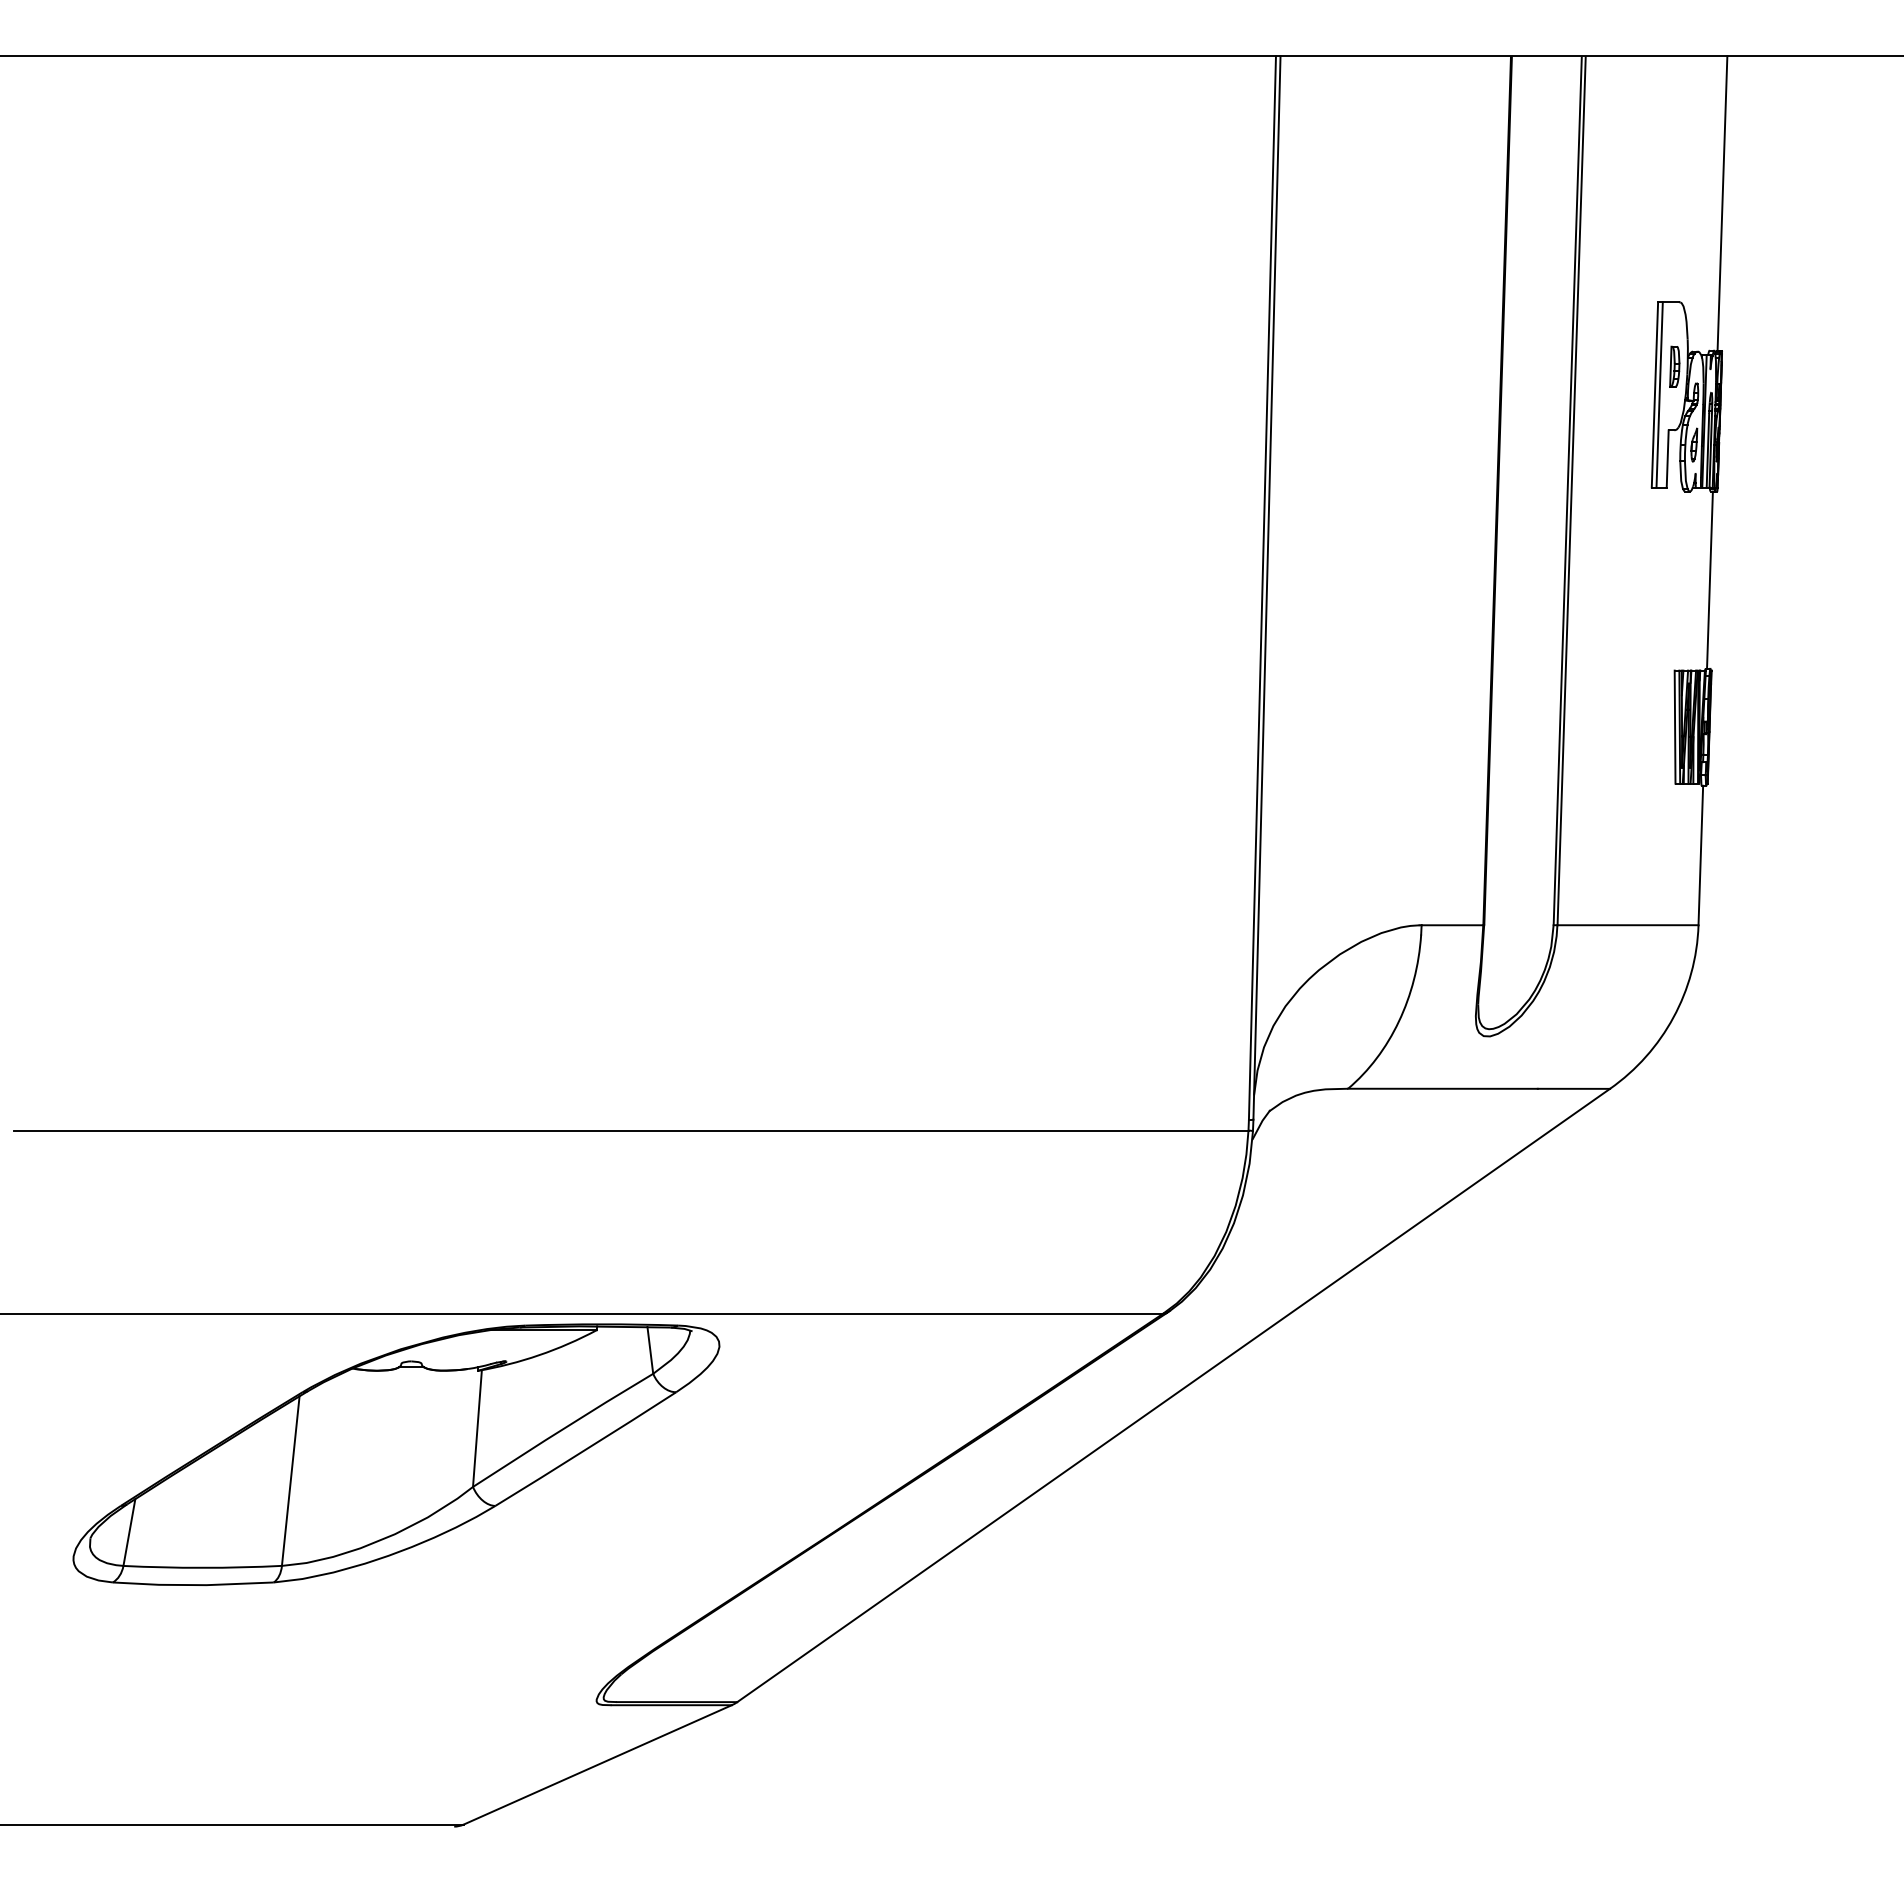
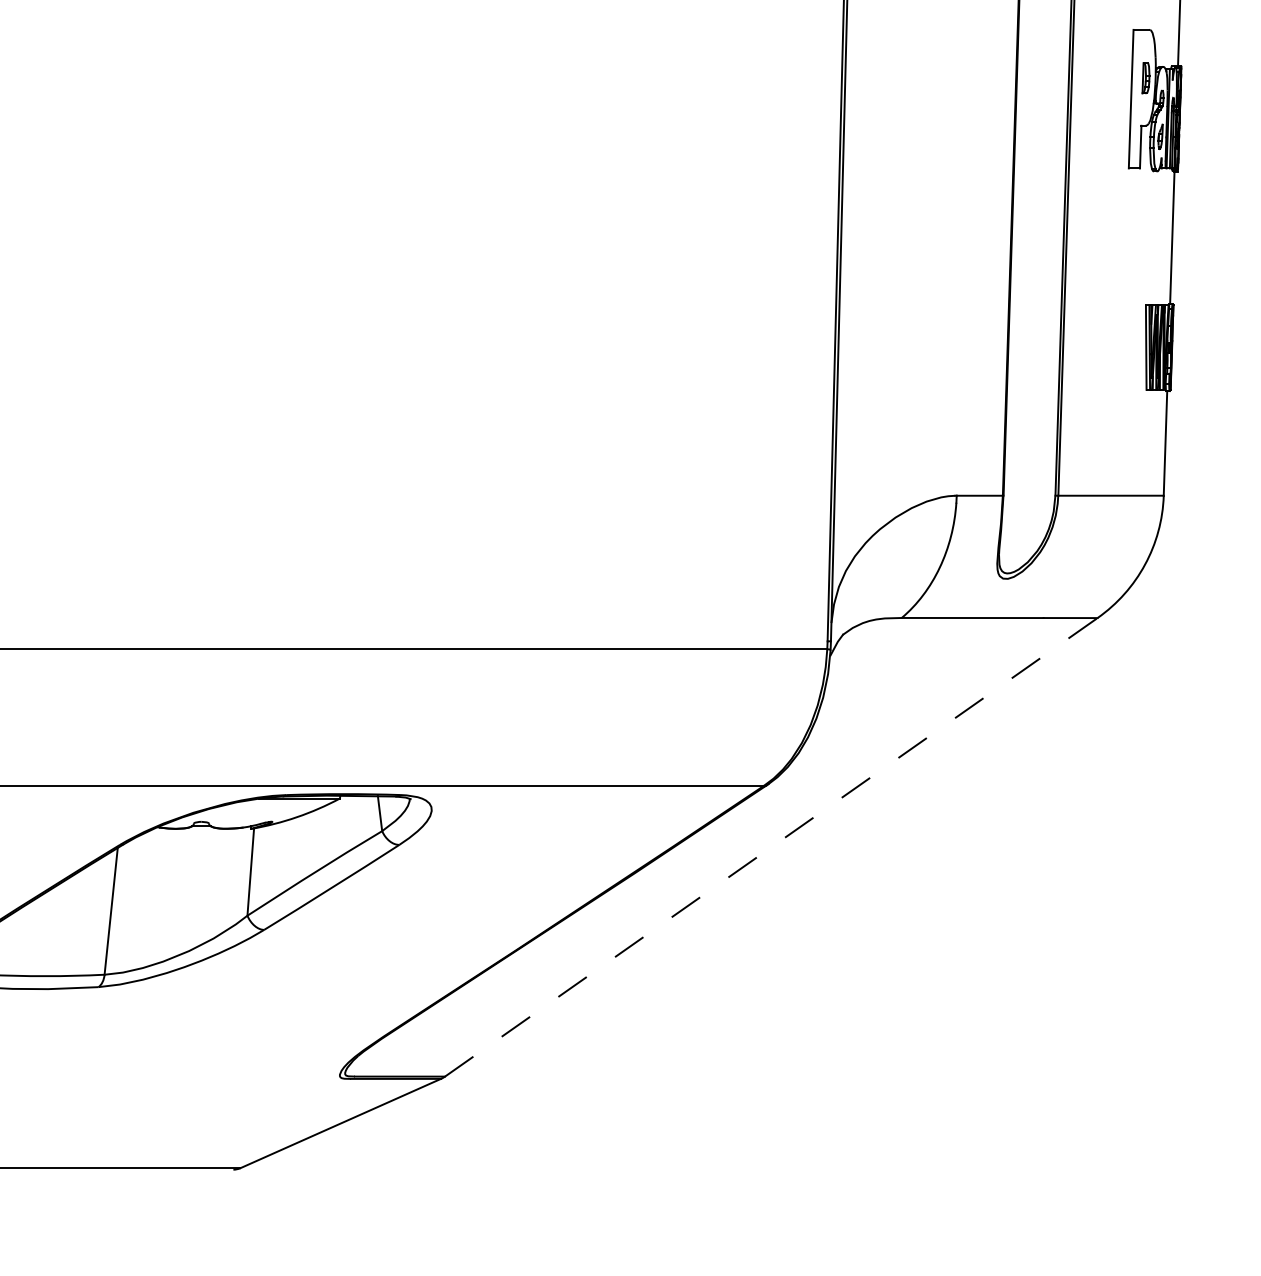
line: (1659, 394) -> (1134, 98), removed
line: (1174, 1395) -> (771, 847), solid -> dashed

